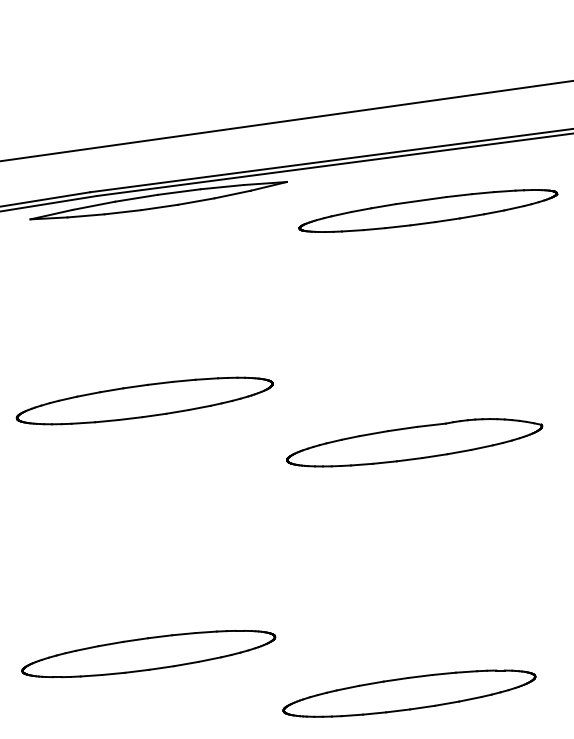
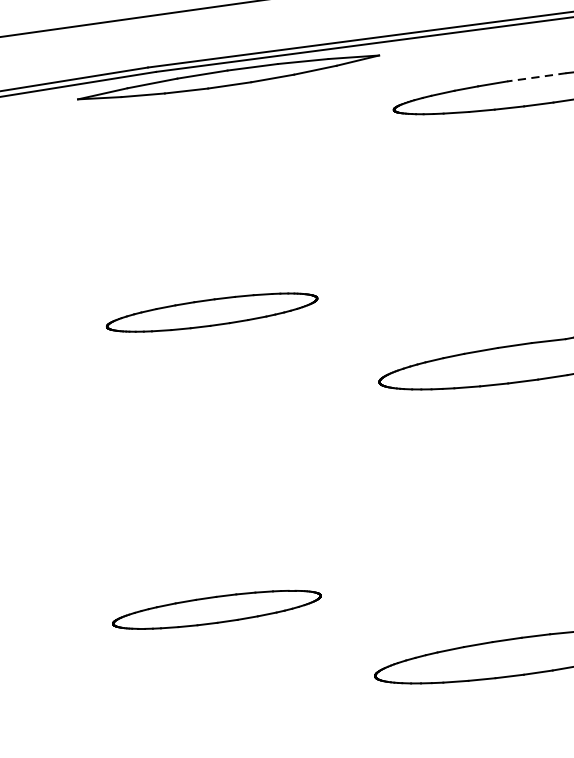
line: (420, 200) -> (535, 77), solid -> dashed
part: (144, 400) -> (211, 312), size x0.7
part: (148, 654) -> (216, 610), size x0.7

